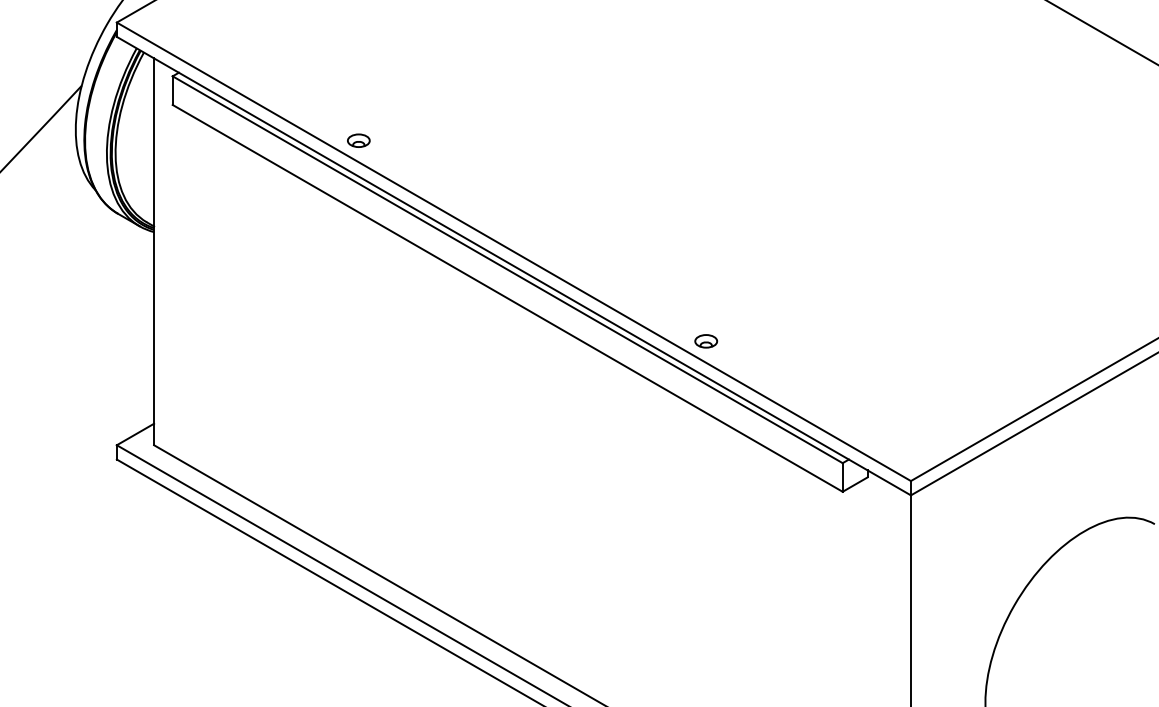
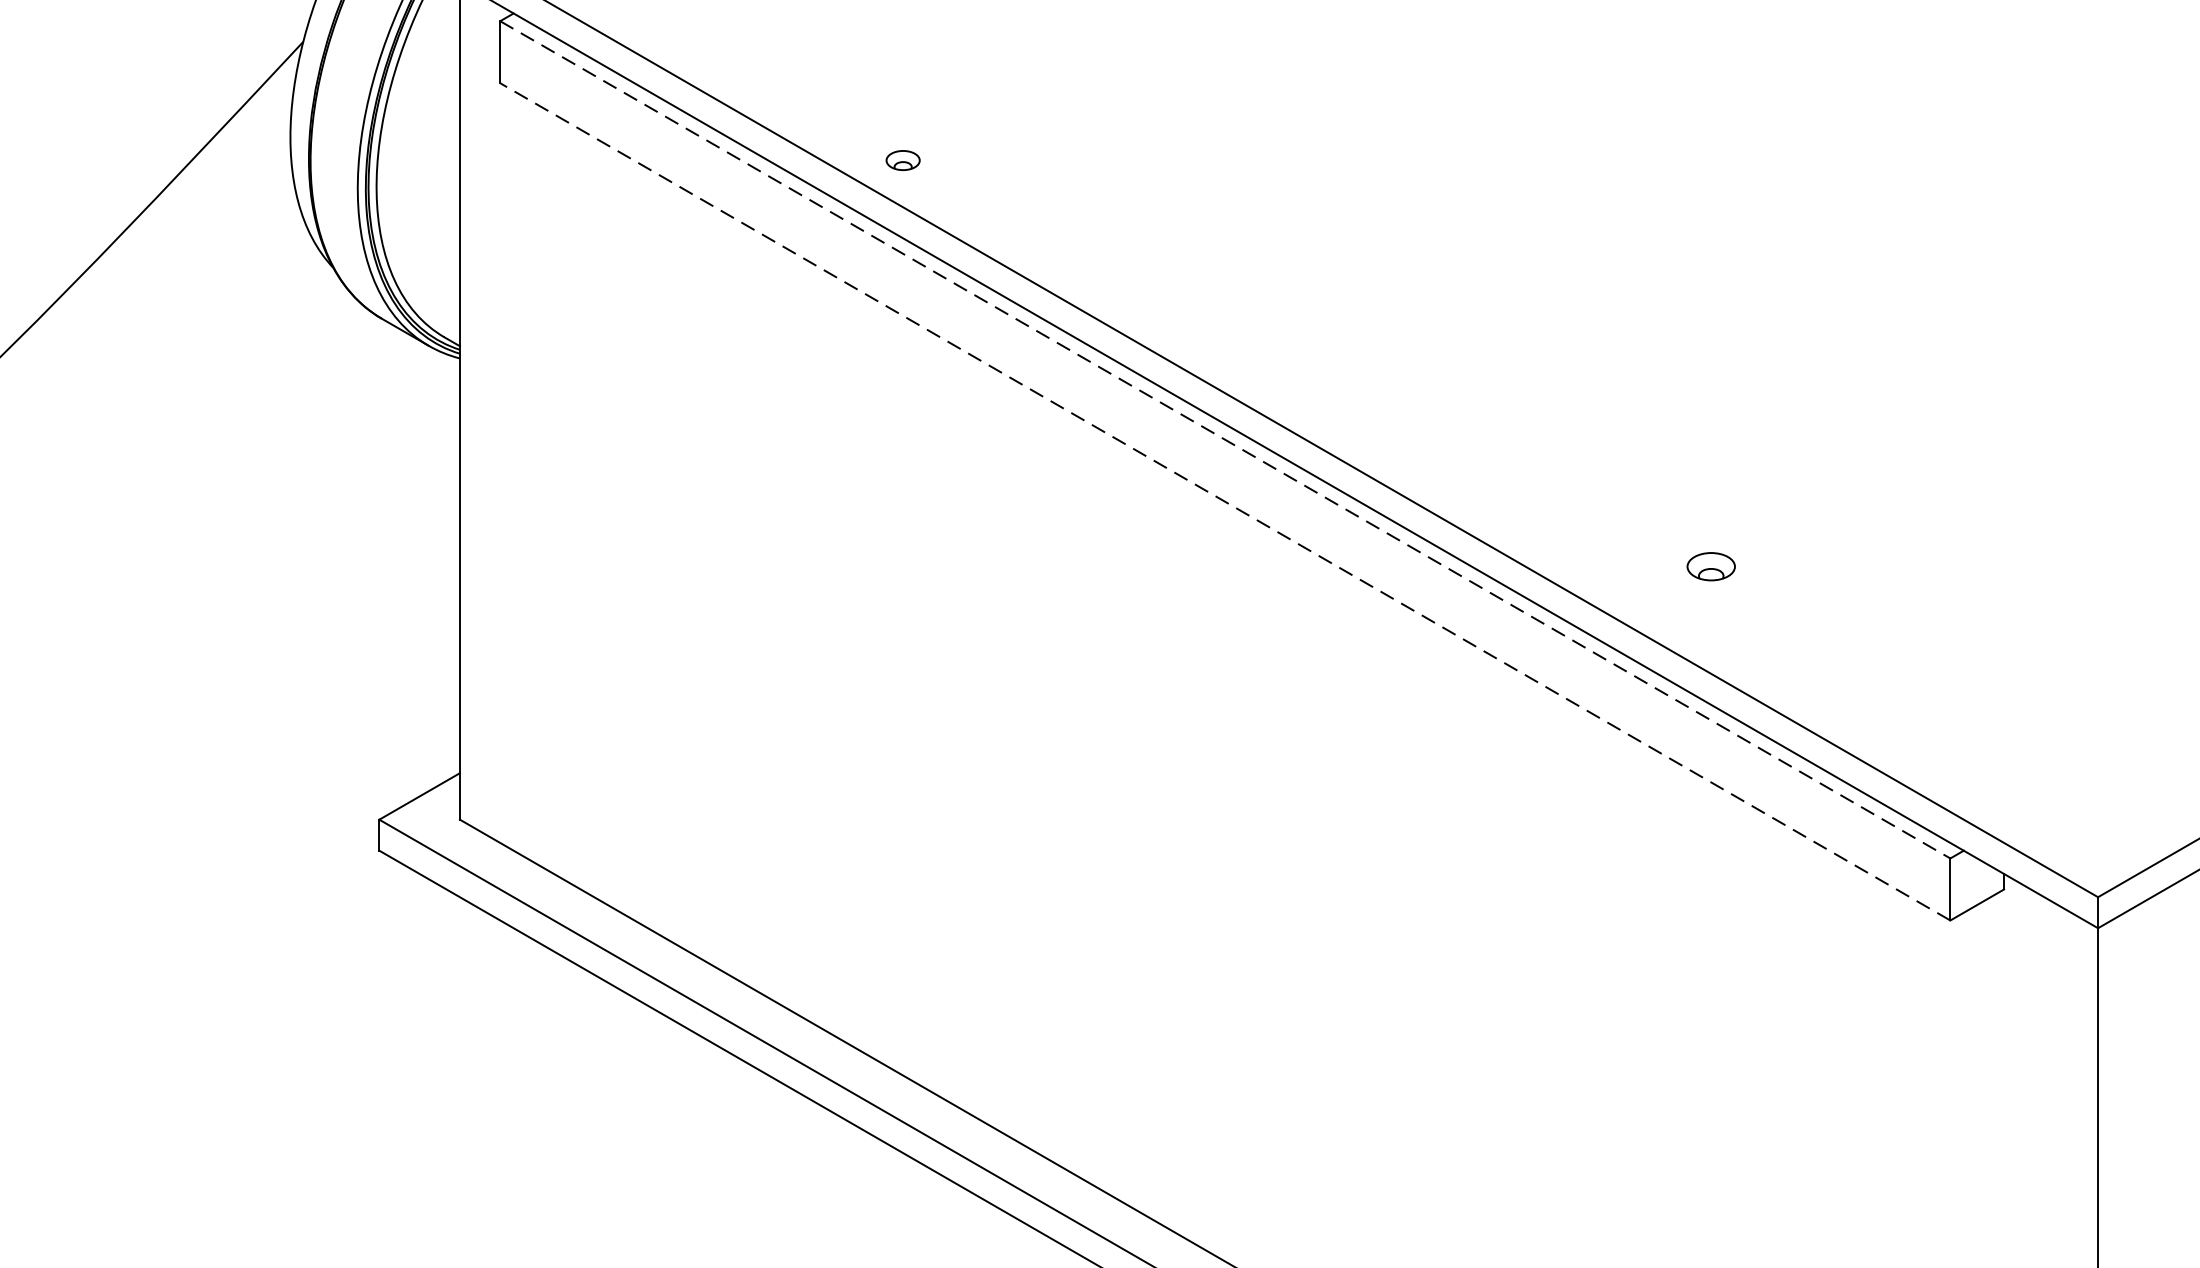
part: (358, 140) -> (902, 160), size x0.7
line: (507, 269) -> (1224, 439), solid -> dashed
line: (507, 298) -> (1224, 502), solid -> dashed
part: (706, 341) -> (1711, 567), moved

